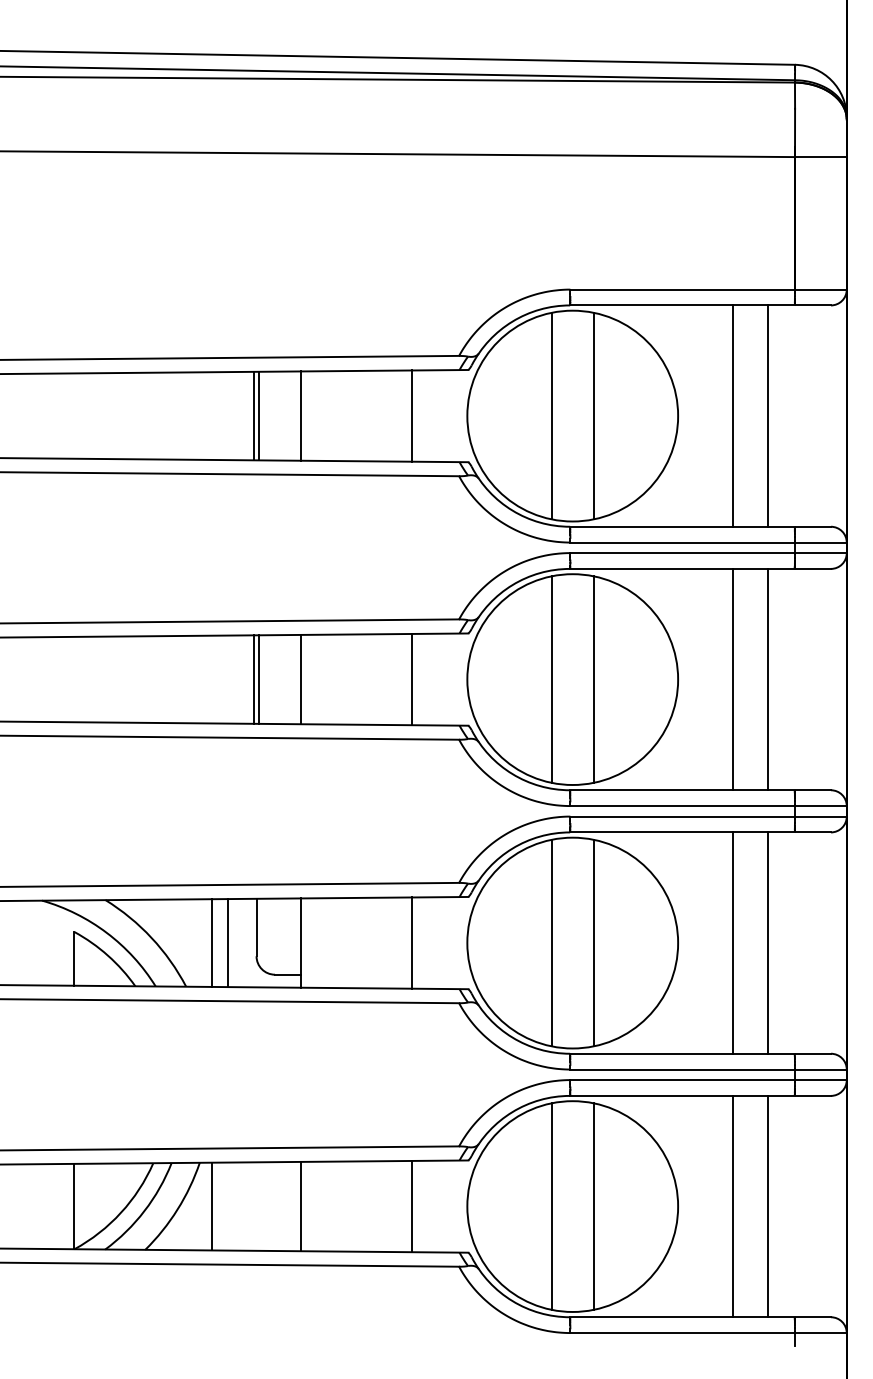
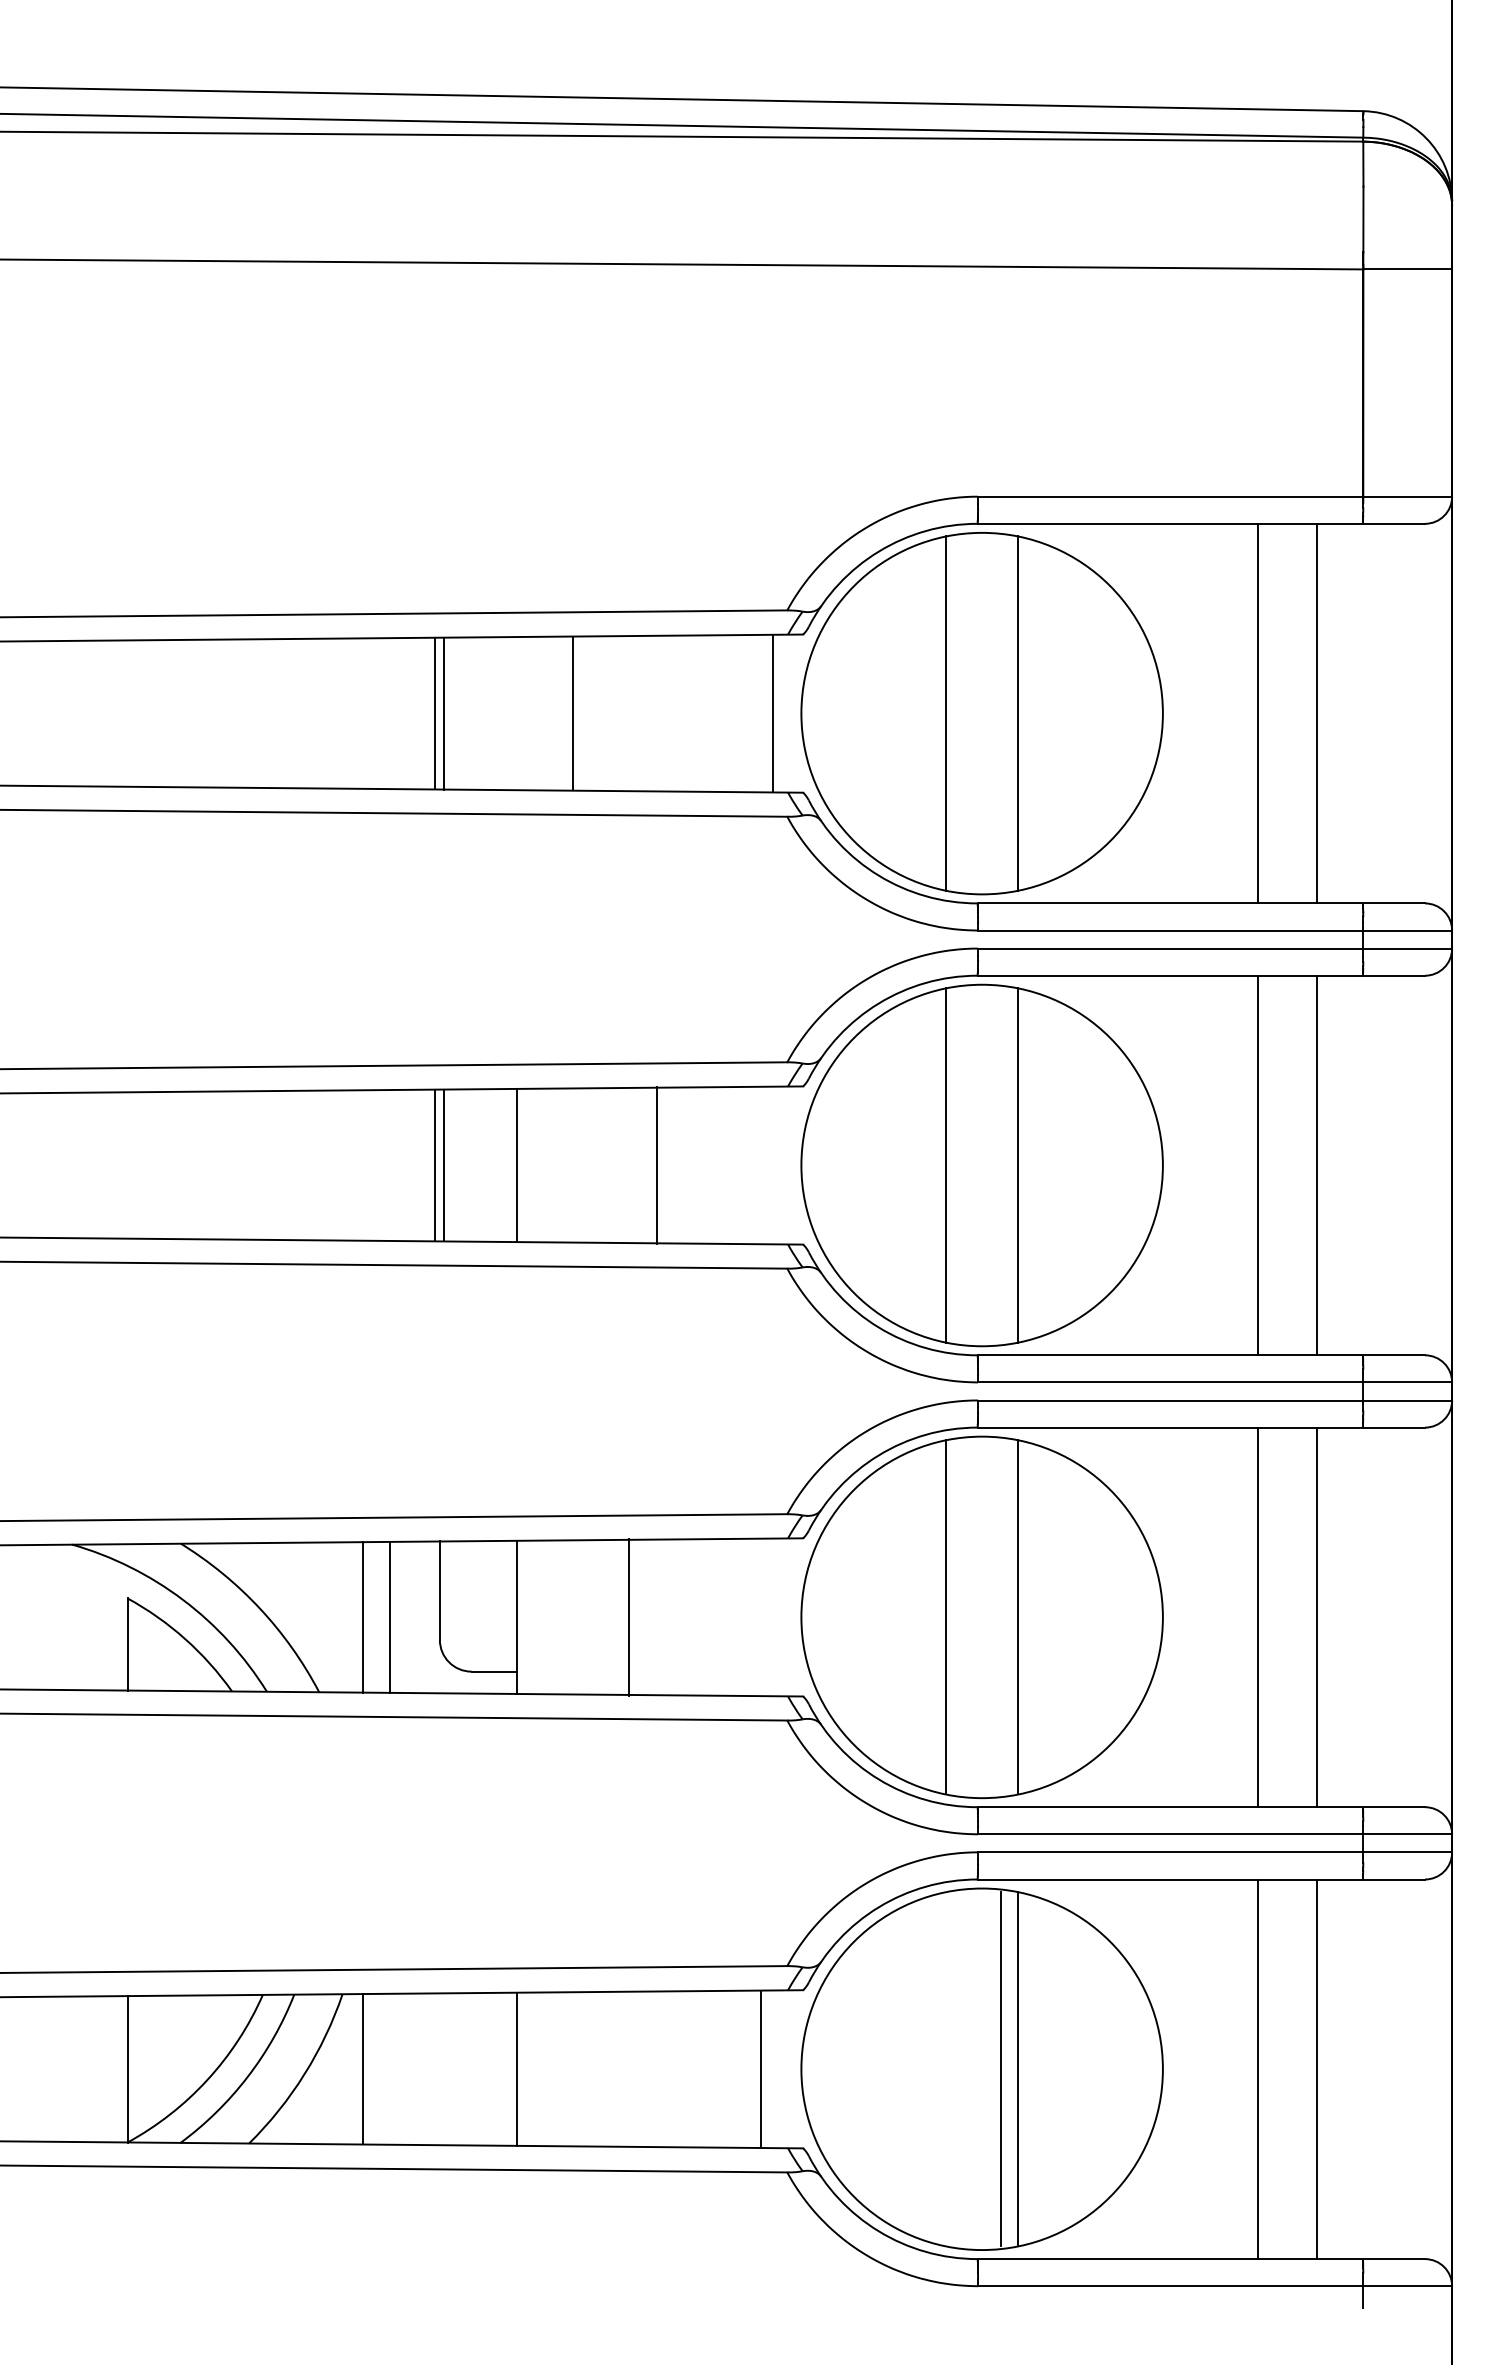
line: (301, 415) -> (573, 712), moved
line: (412, 415) -> (774, 712), moved
line: (412, 679) -> (657, 1165), moved
line: (412, 942) -> (630, 1616), moved
line: (412, 1206) -> (762, 2069), moved
line: (551, 1206) -> (1000, 2069), moved

